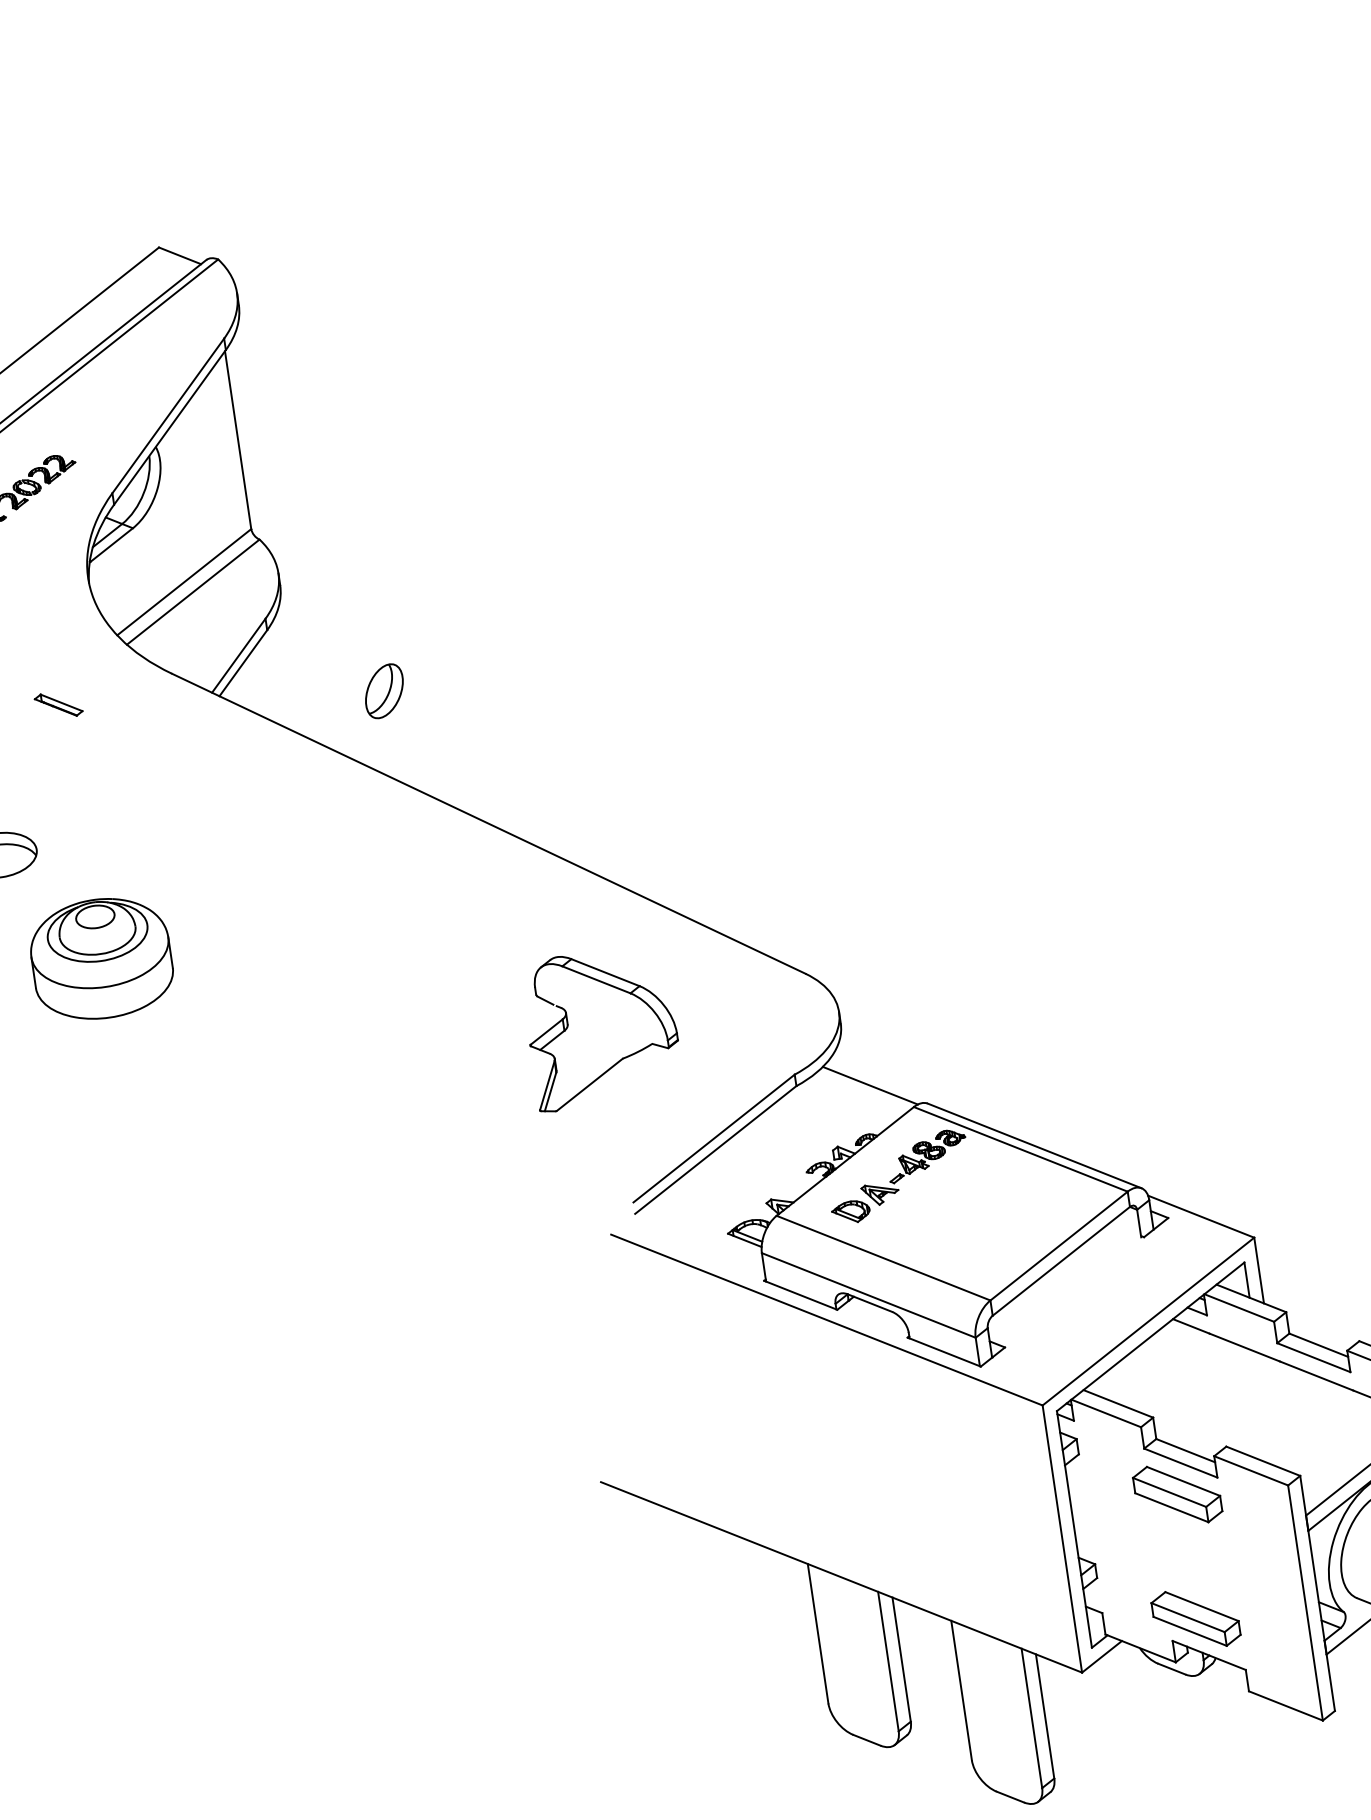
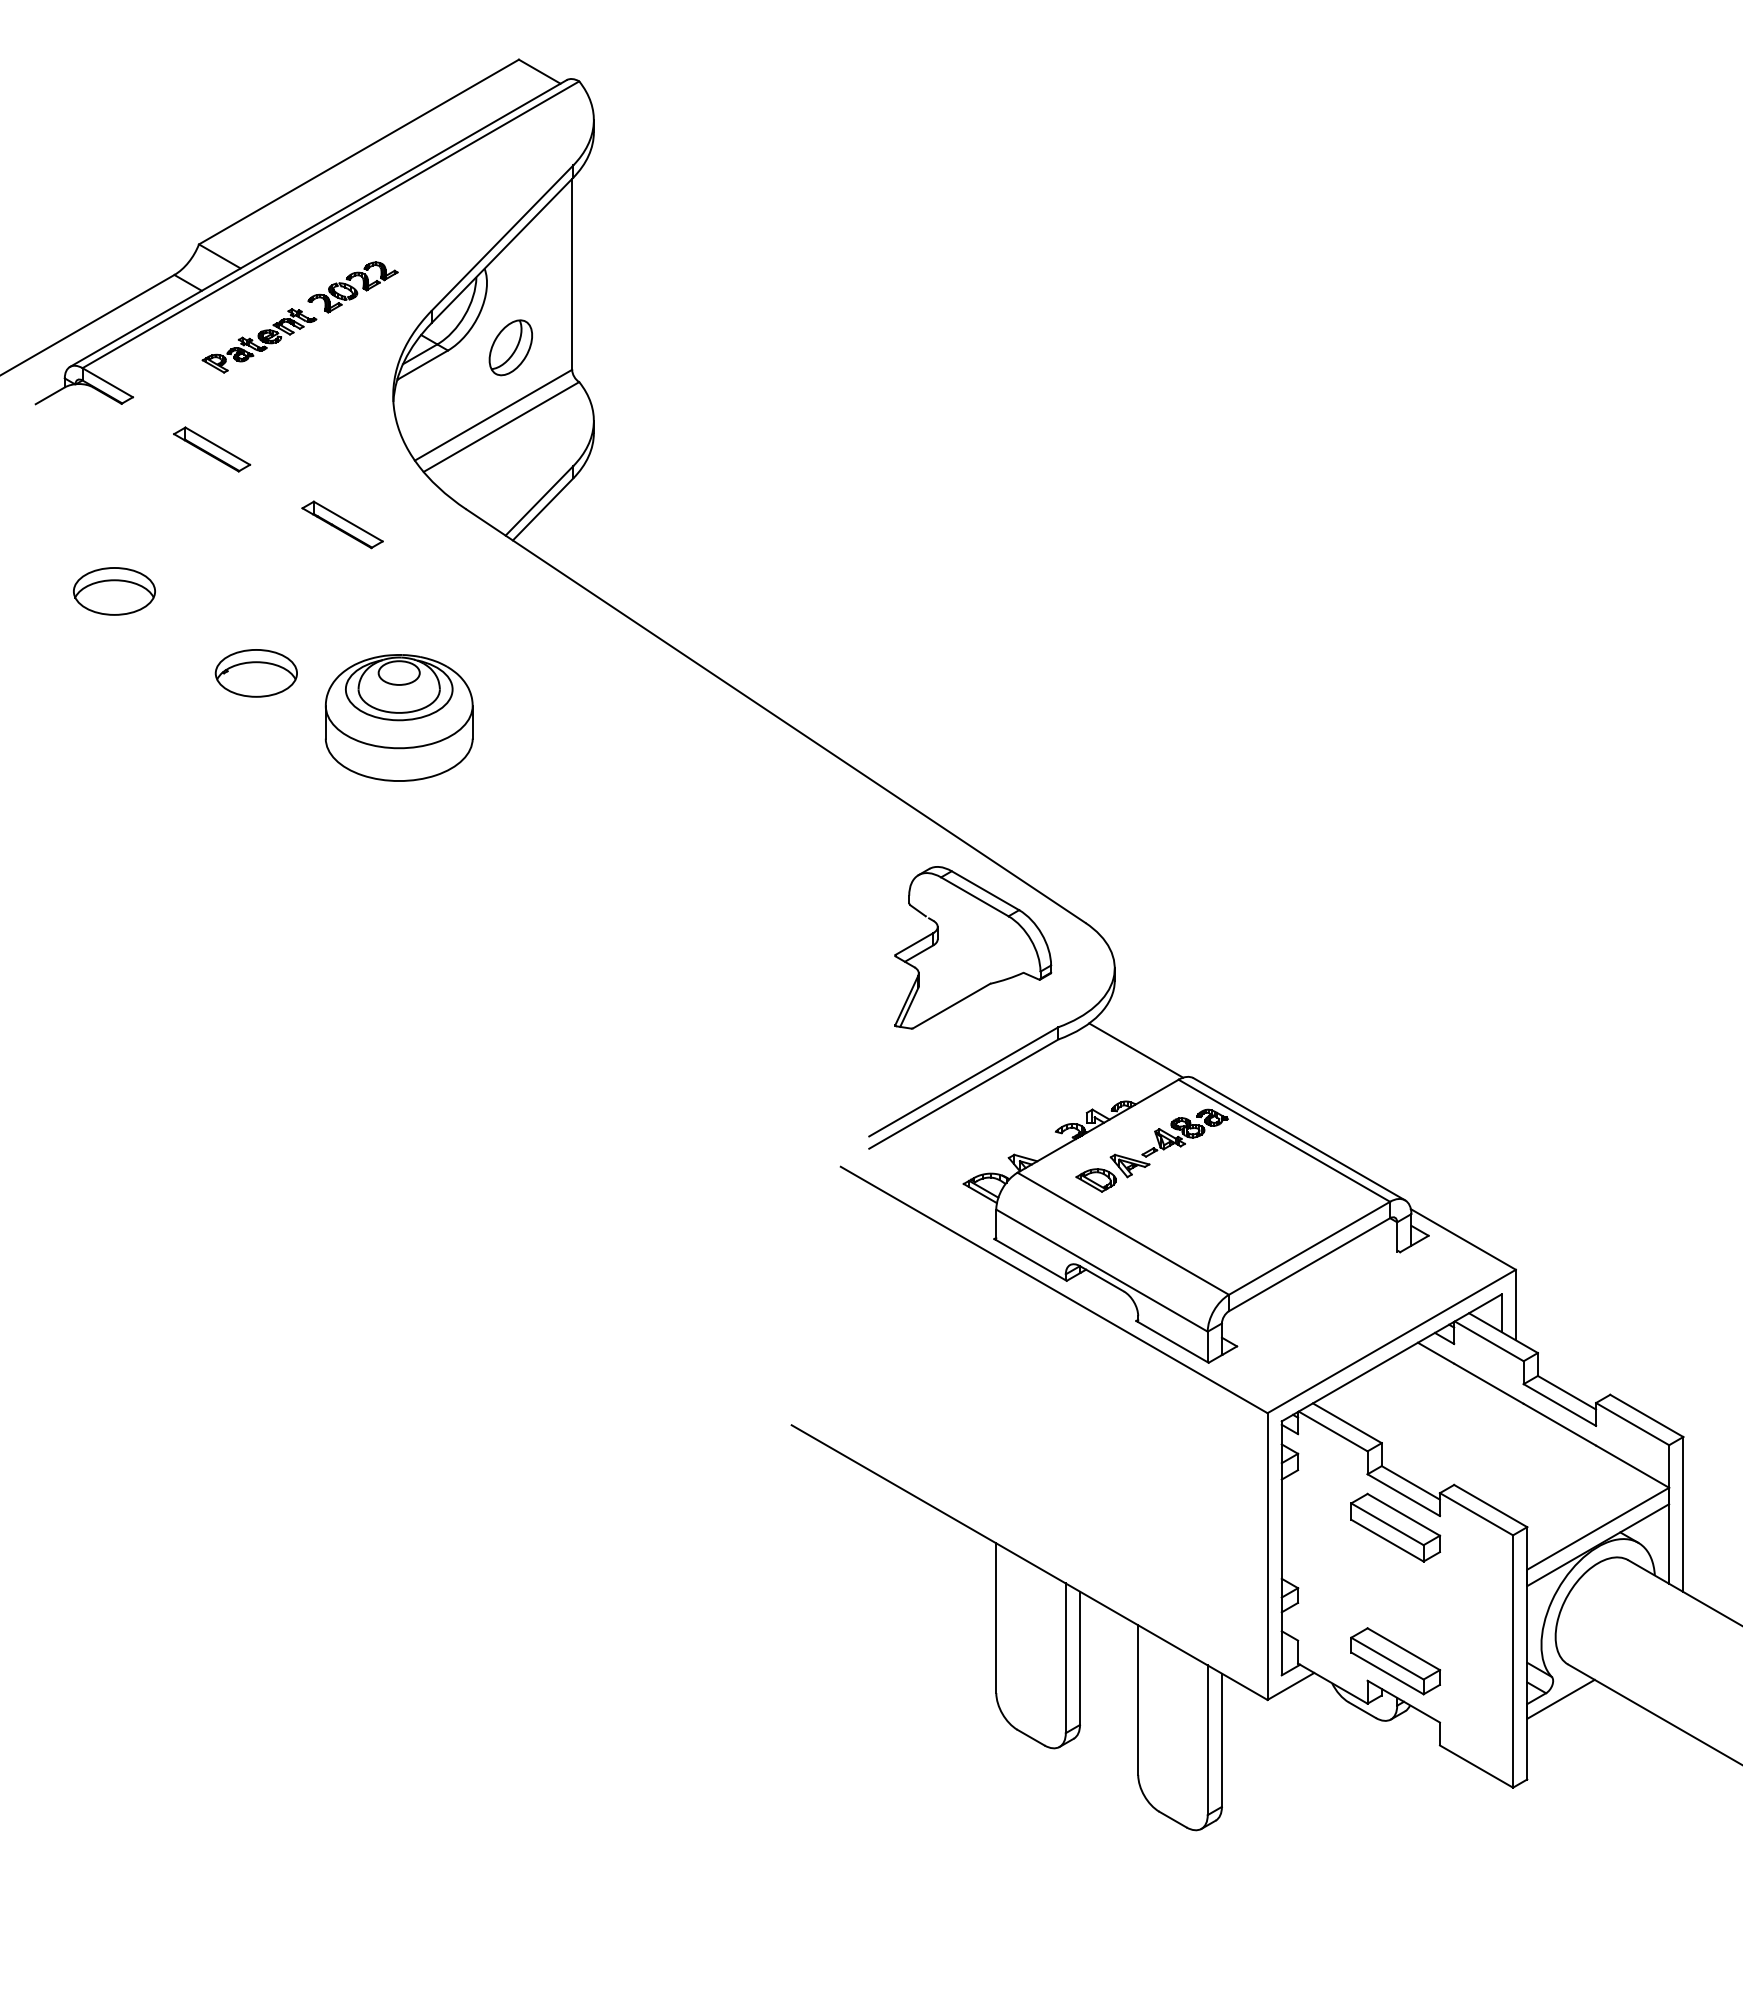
part: (384, 691) -> (510, 347), moved
part: (58, 704) -> (342, 524), size x1.67
part: (100, 958) -> (398, 717), moved
part: (568, 1026) -> (938, 941), moved

